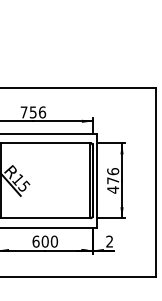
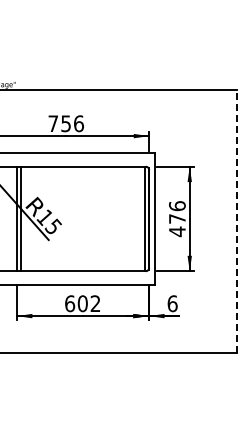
line: (155, 182) -> (236, 221), solid -> dashed
text: (54, 241) -> (95, 303), 600 -> 602
text: (109, 241) -> (172, 303), 2 -> 6

